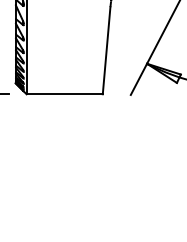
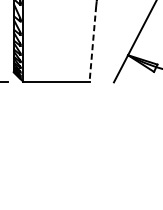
line: (106, 50) -> (92, 43), solid -> dashed

